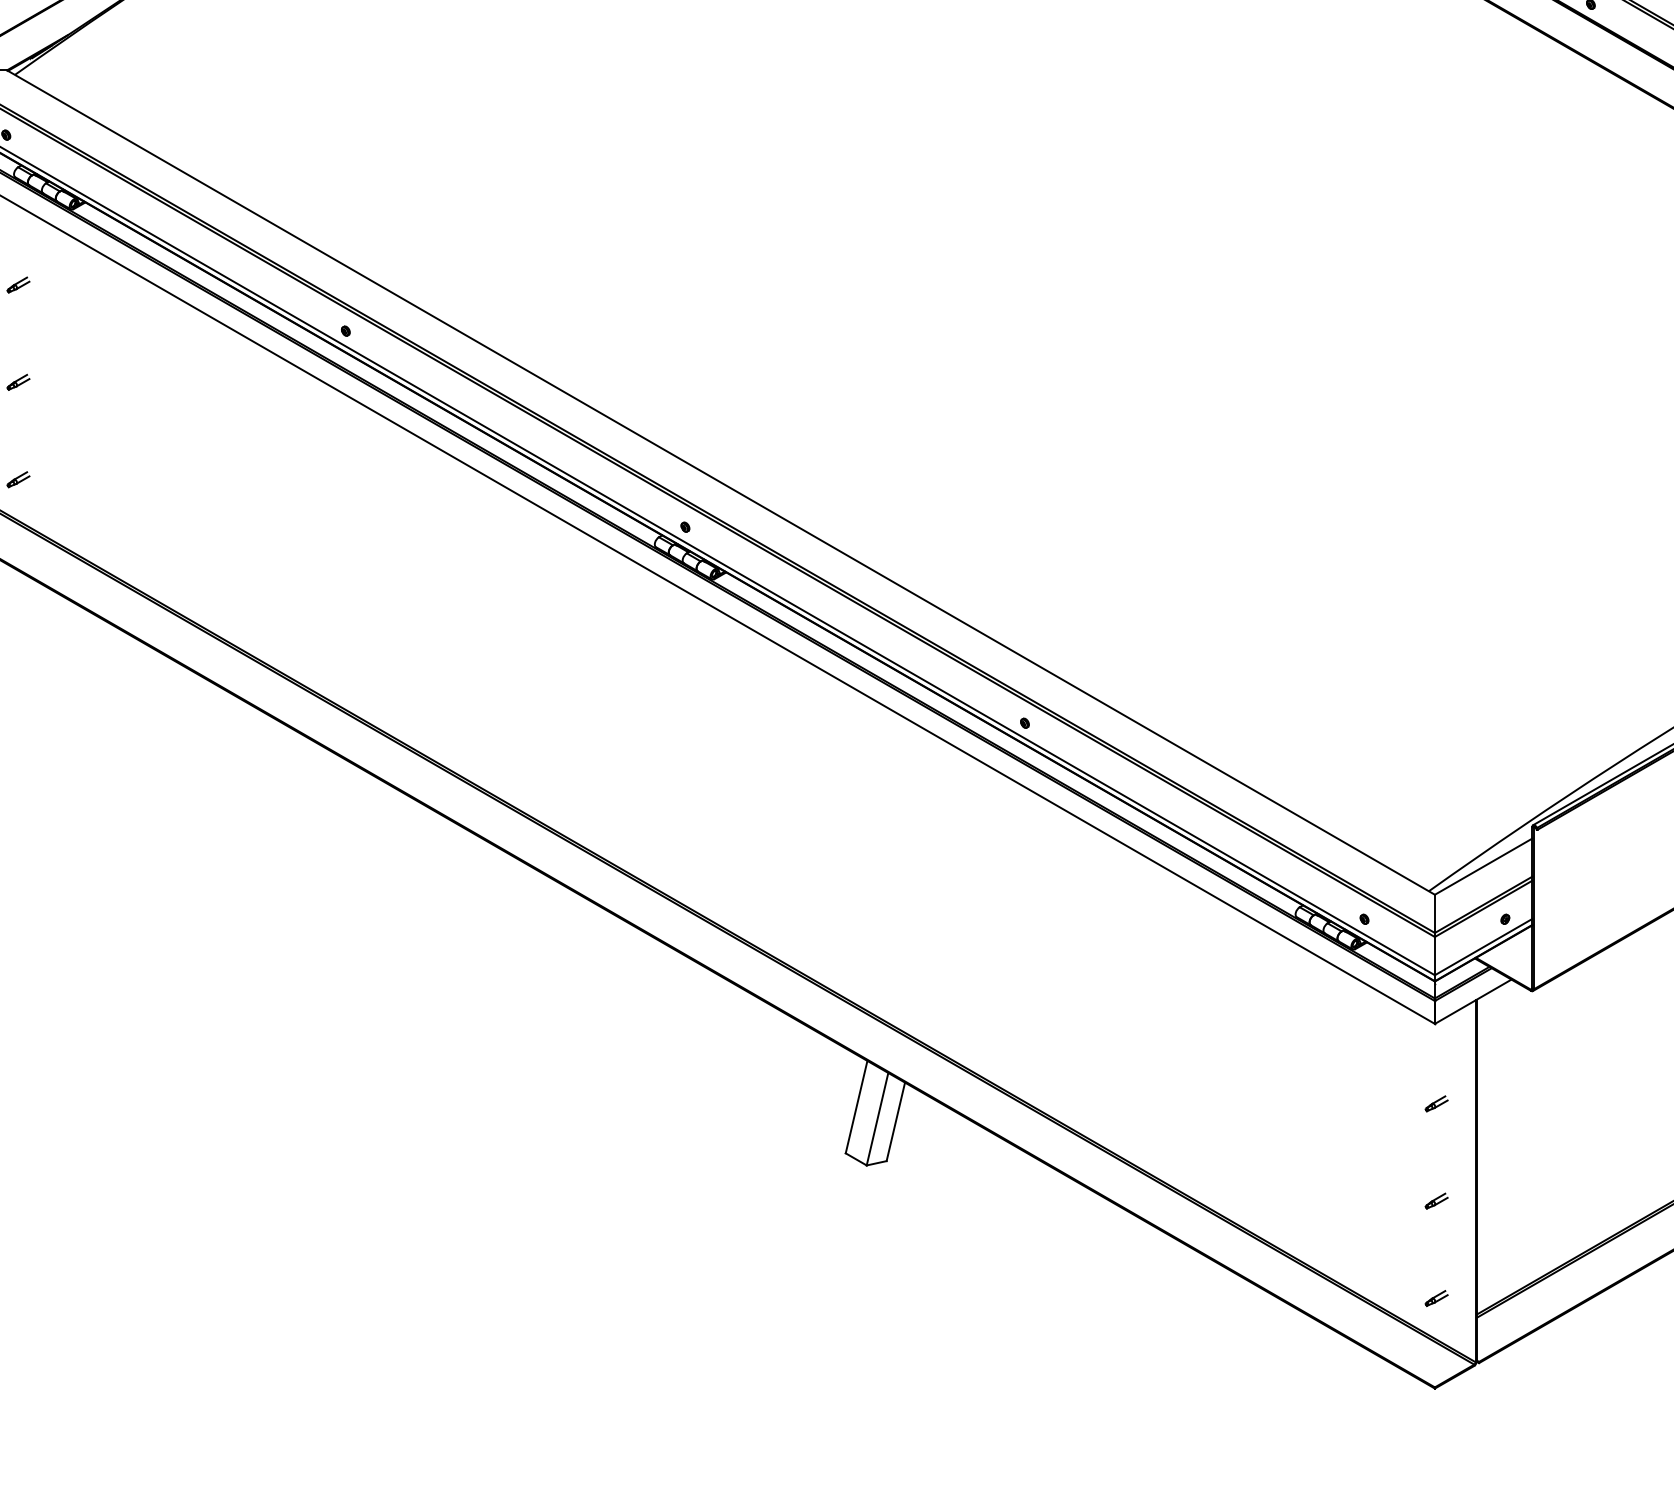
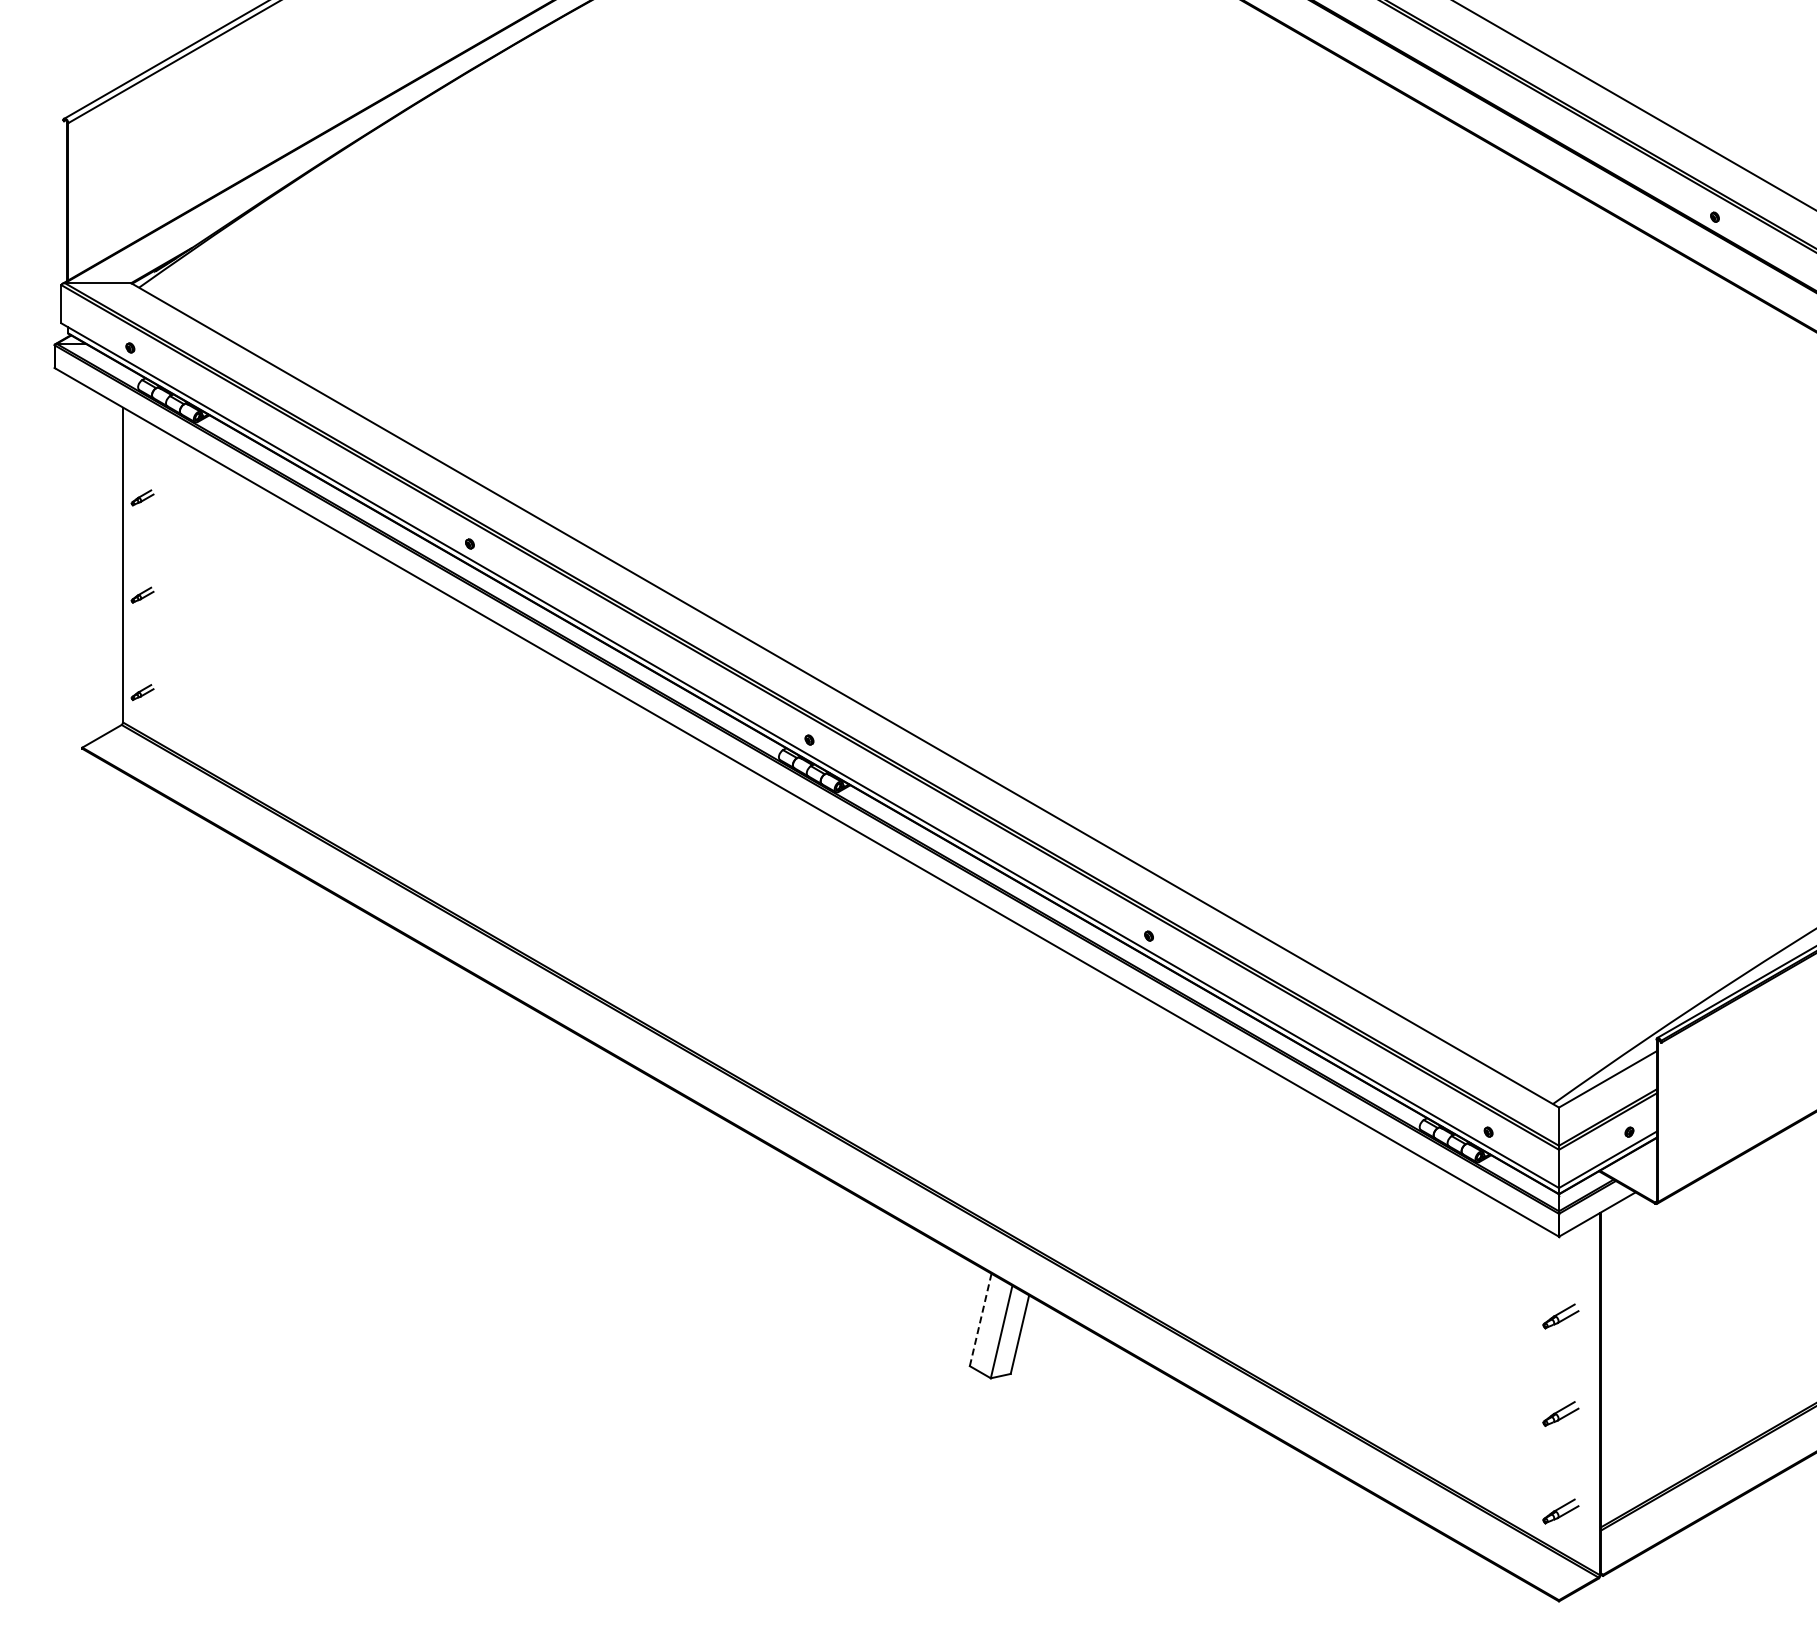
part: (1436, 1103) -> (1560, 1316), size x1.6
line: (856, 1106) -> (980, 1319), solid -> dashed
part: (1436, 1200) -> (1560, 1413), size x1.6
part: (1436, 1297) -> (1560, 1510), size x1.6

